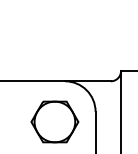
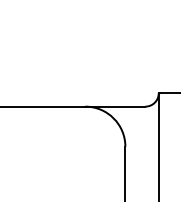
part: (54, 121) -> (71, 159), removed

